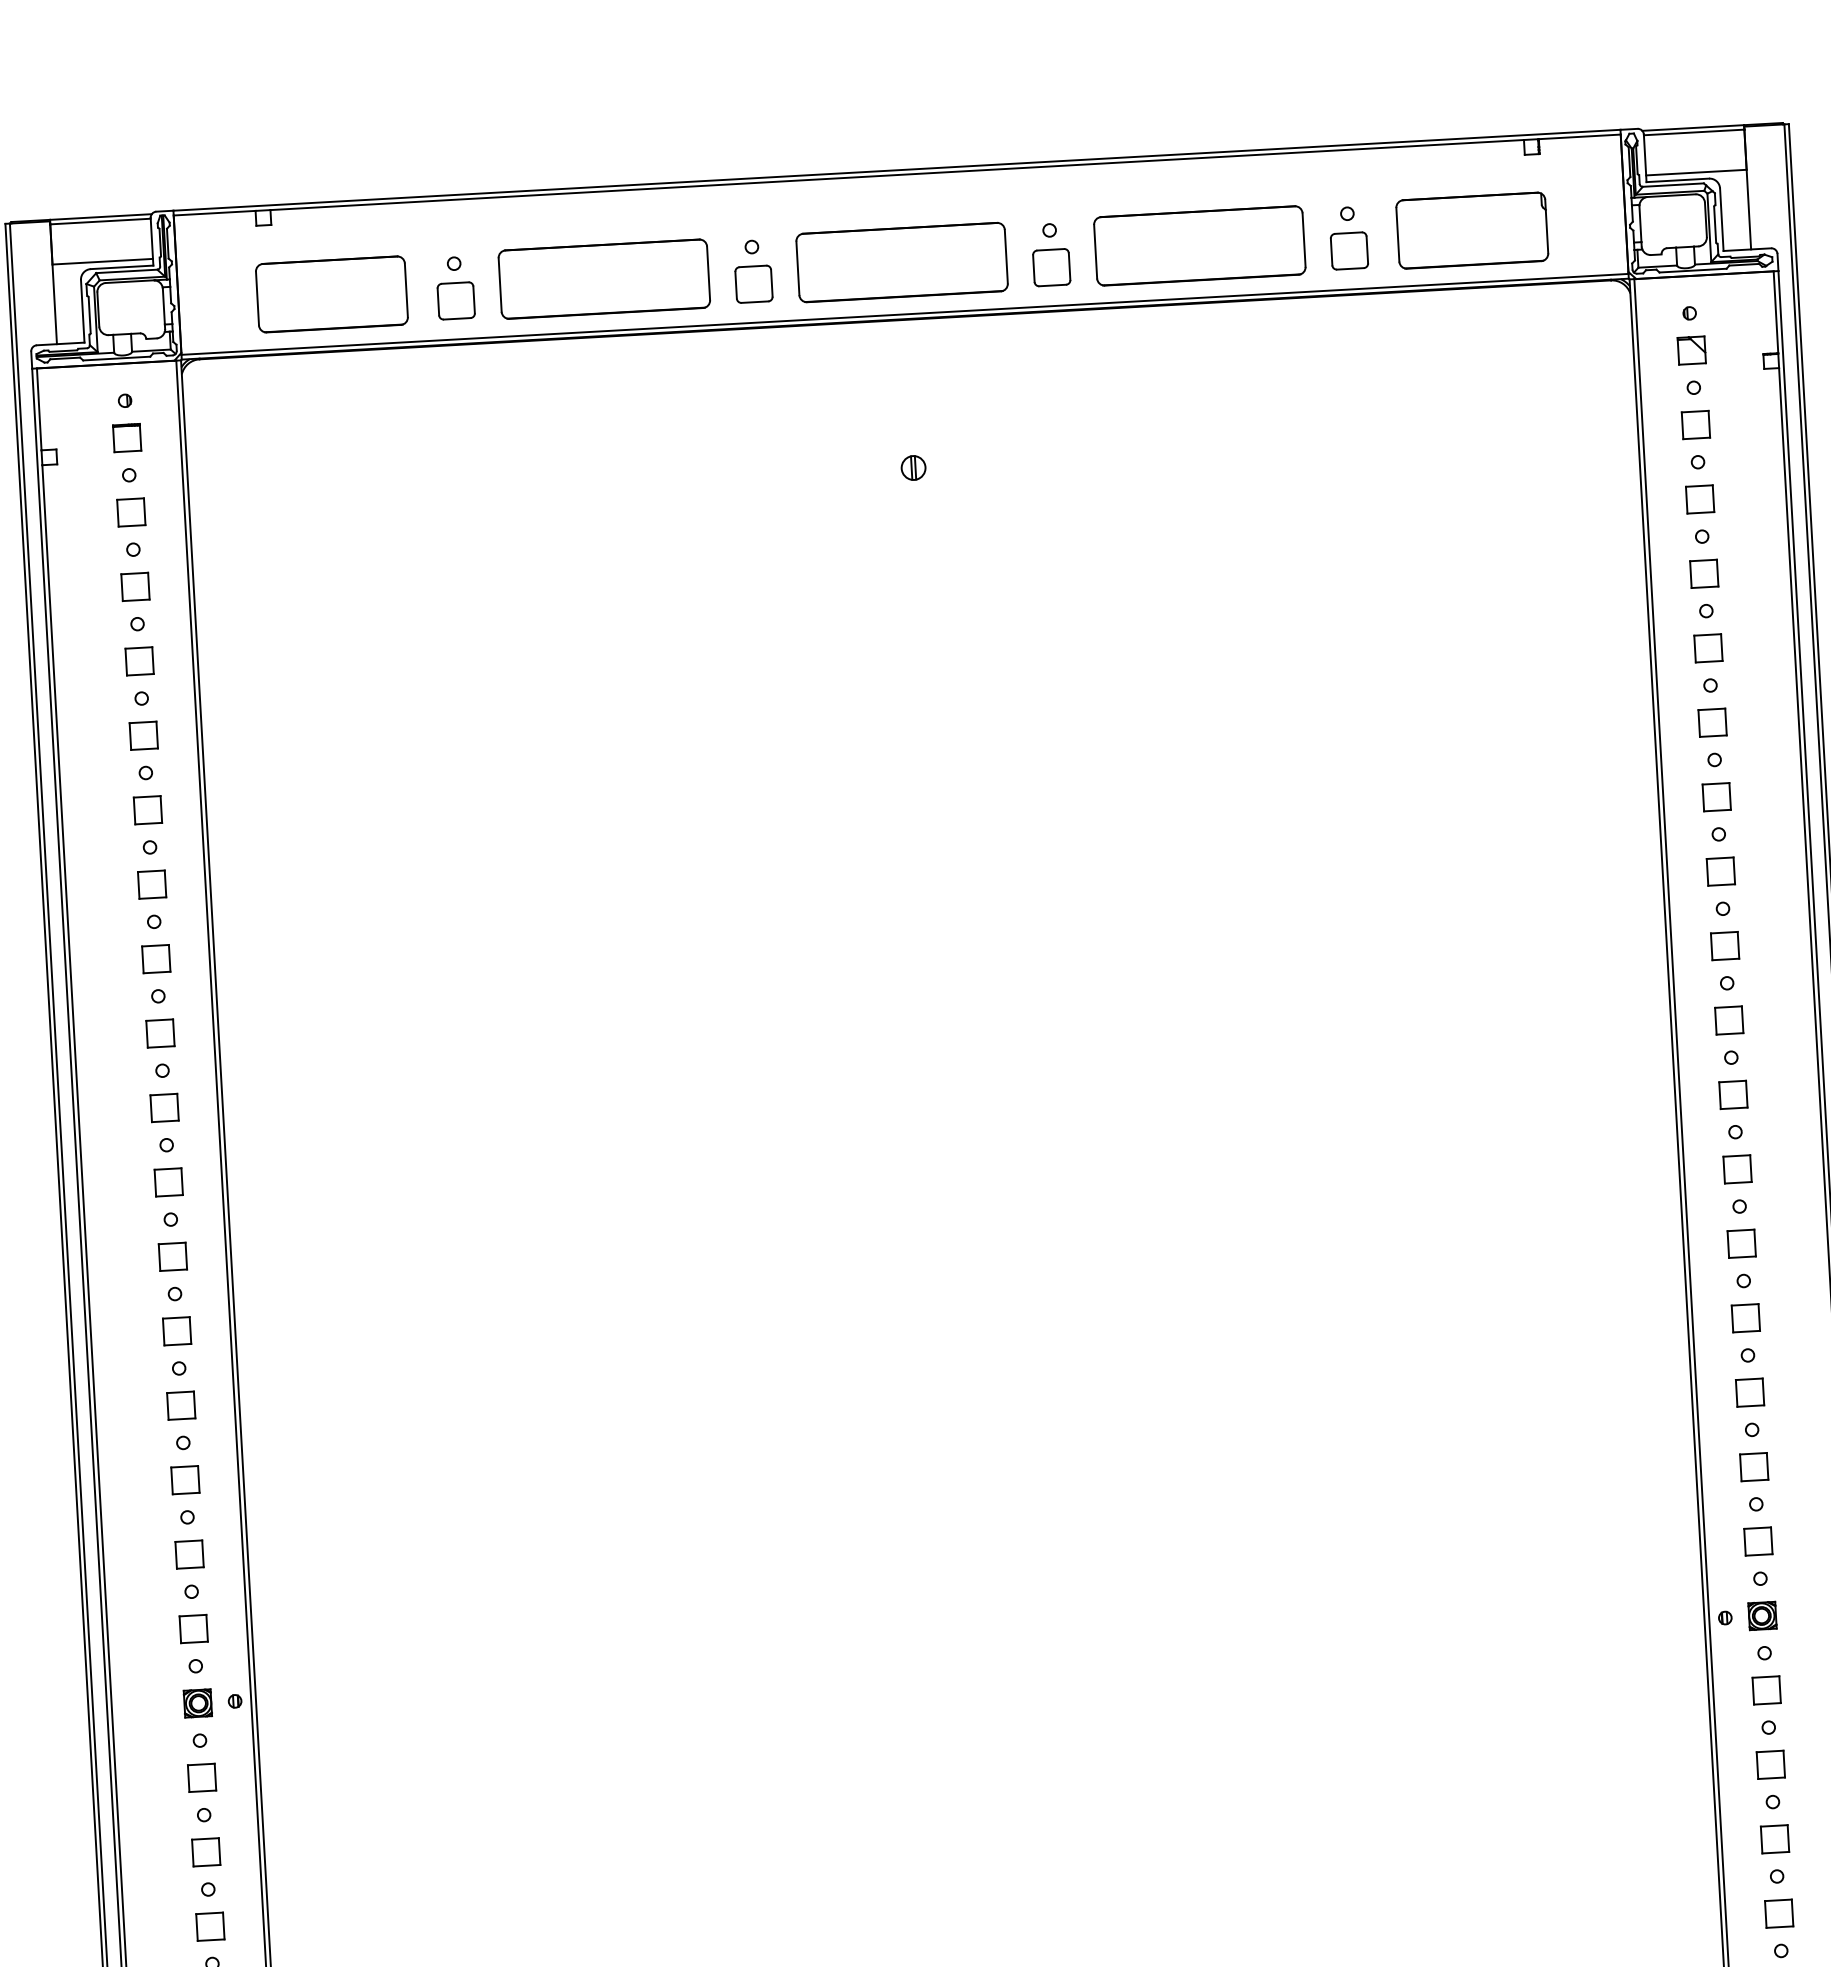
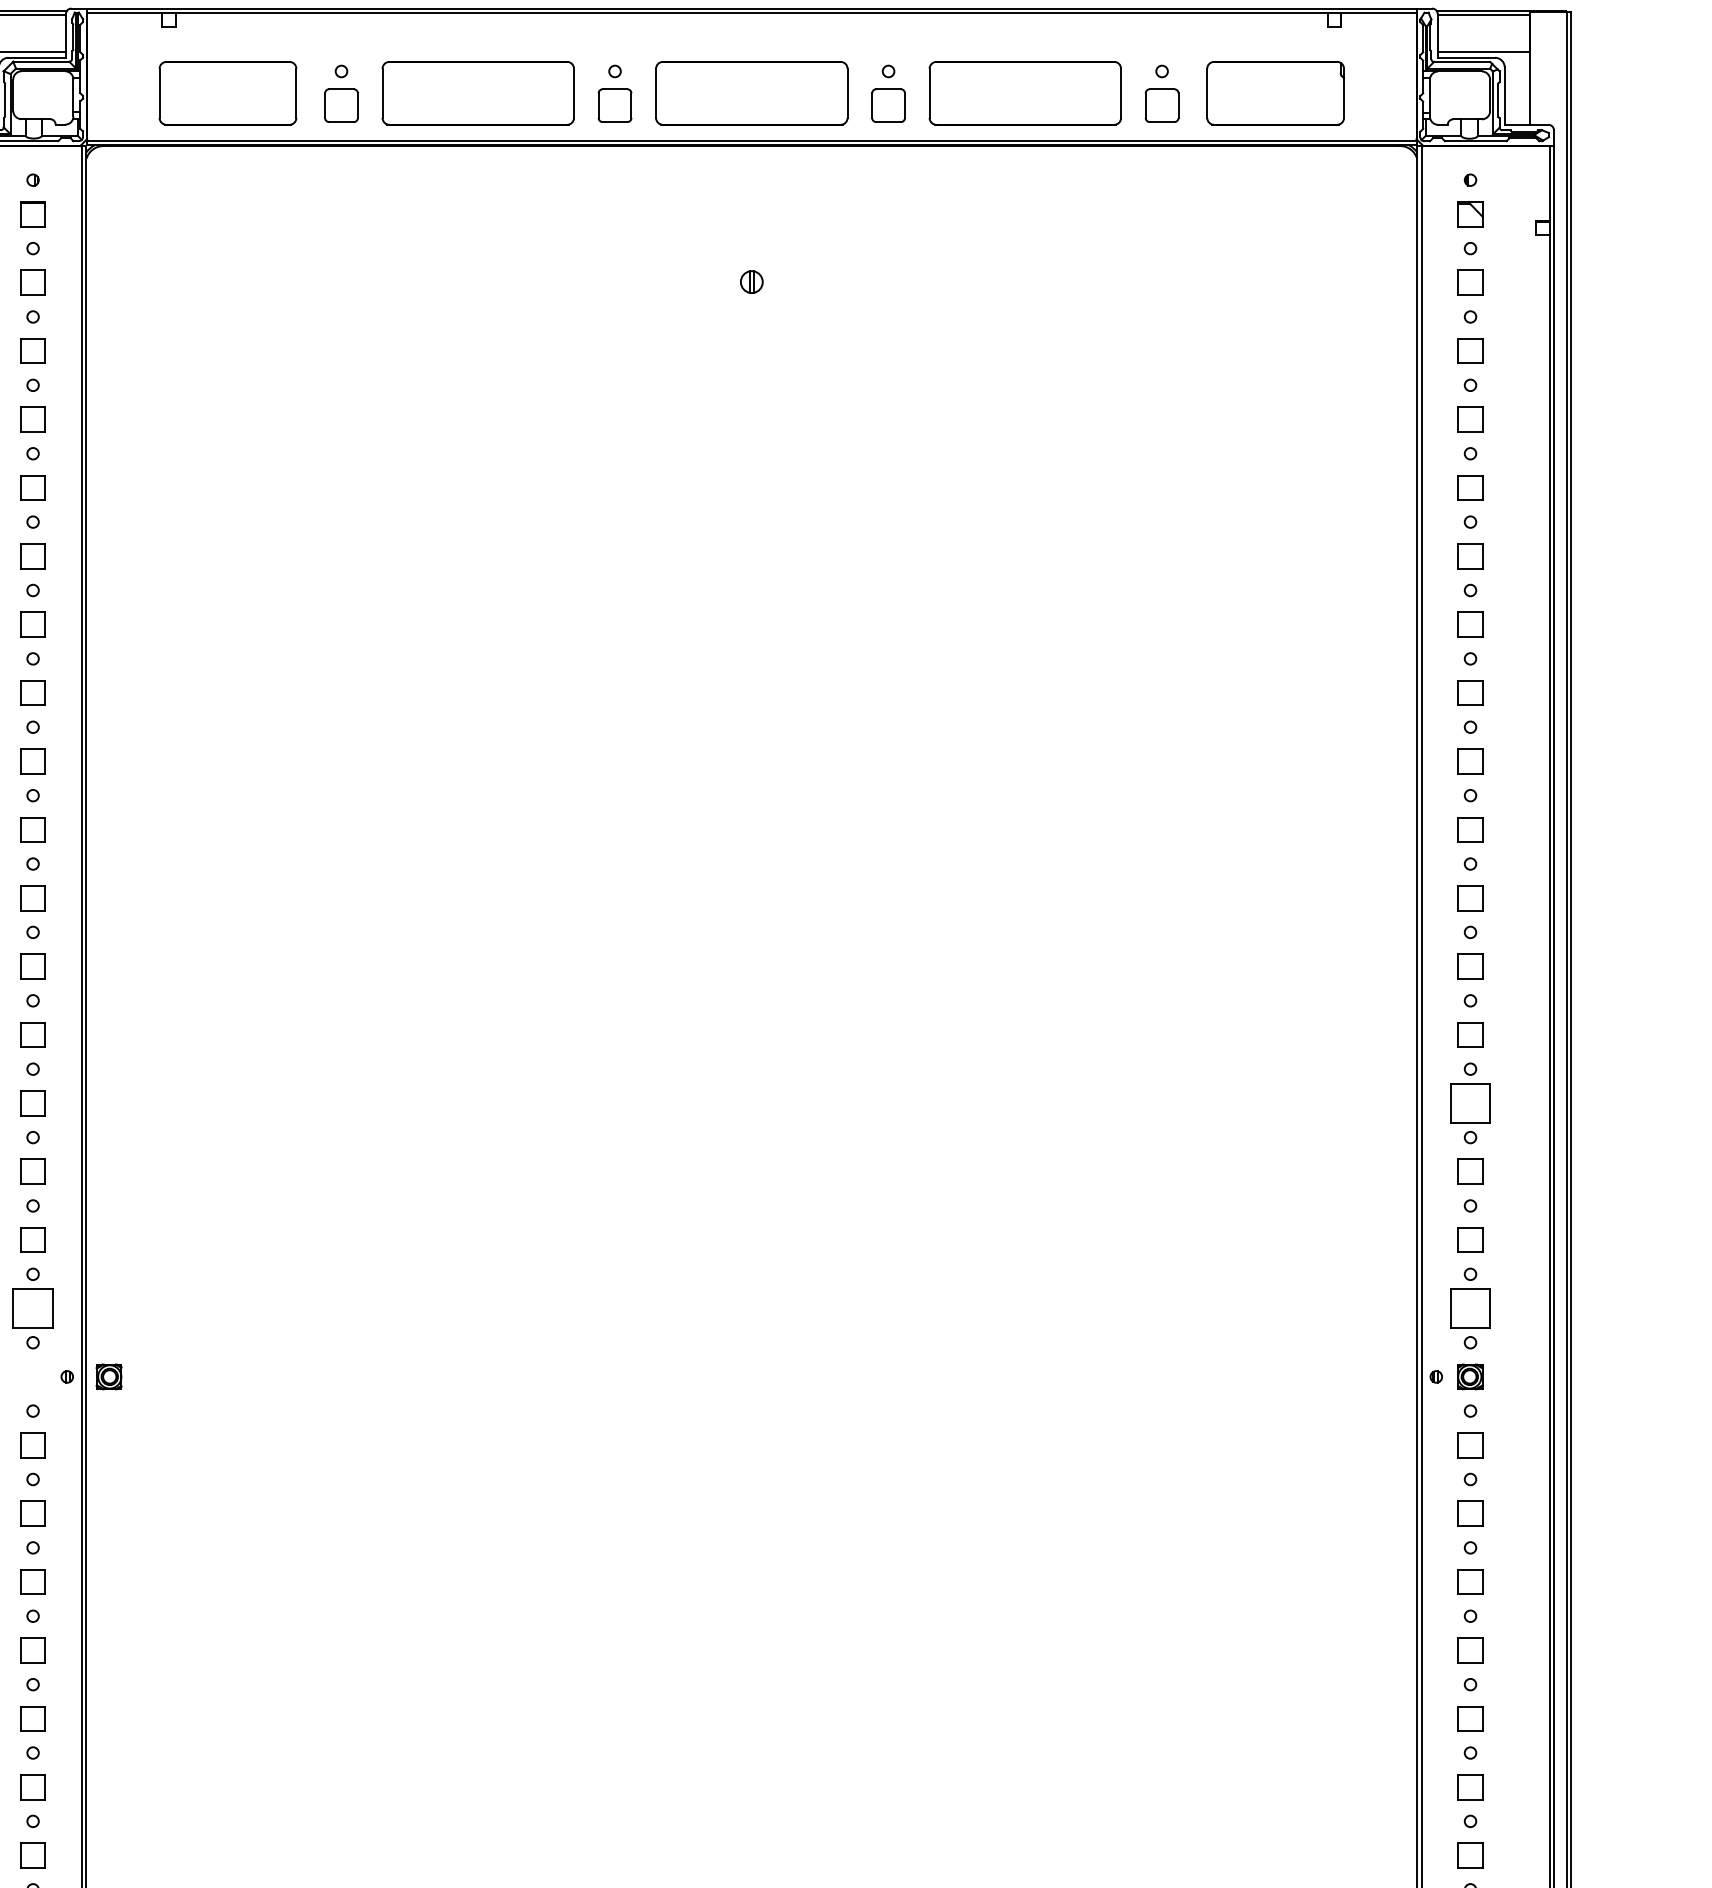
part: (1745, 1318) -> (1470, 1103), size x1.6
part: (1758, 1541) -> (1470, 1308), size x1.6
part: (193, 1629) -> (32, 1308), size x1.6
part: (197, 1703) -> (108, 1376), moved

